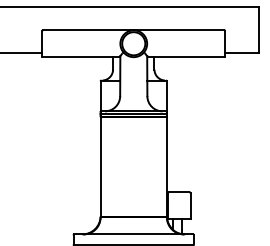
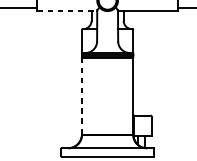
line: (81, 57) -> (67, 11), solid -> dashed
line: (100, 166) -> (81, 95), solid -> dashed

